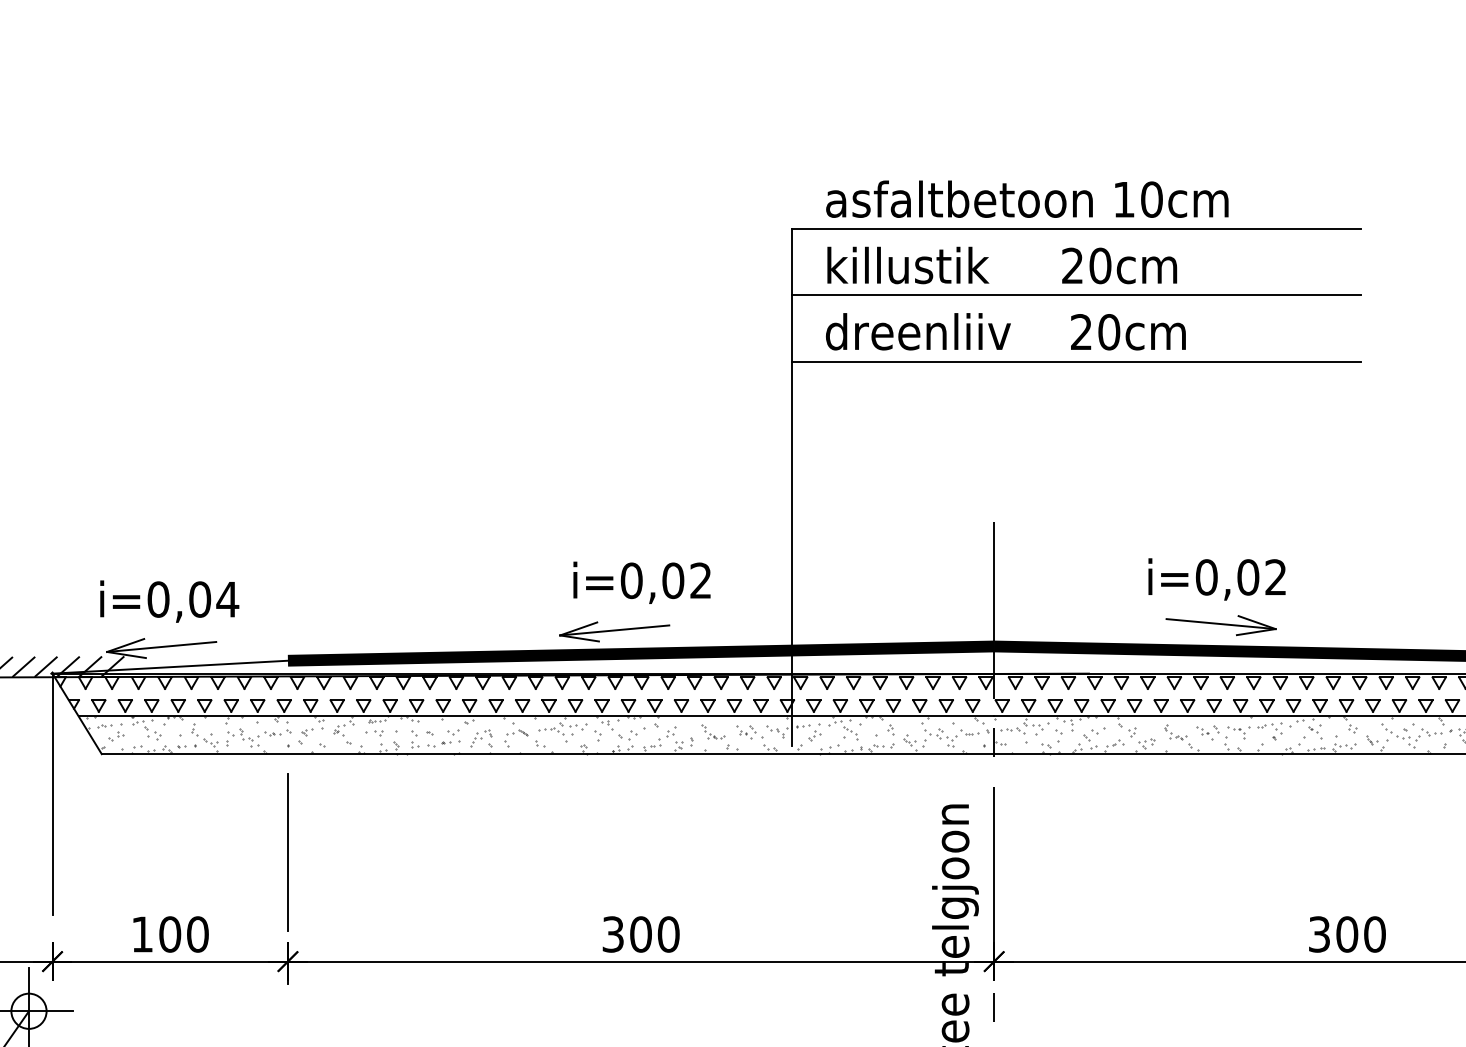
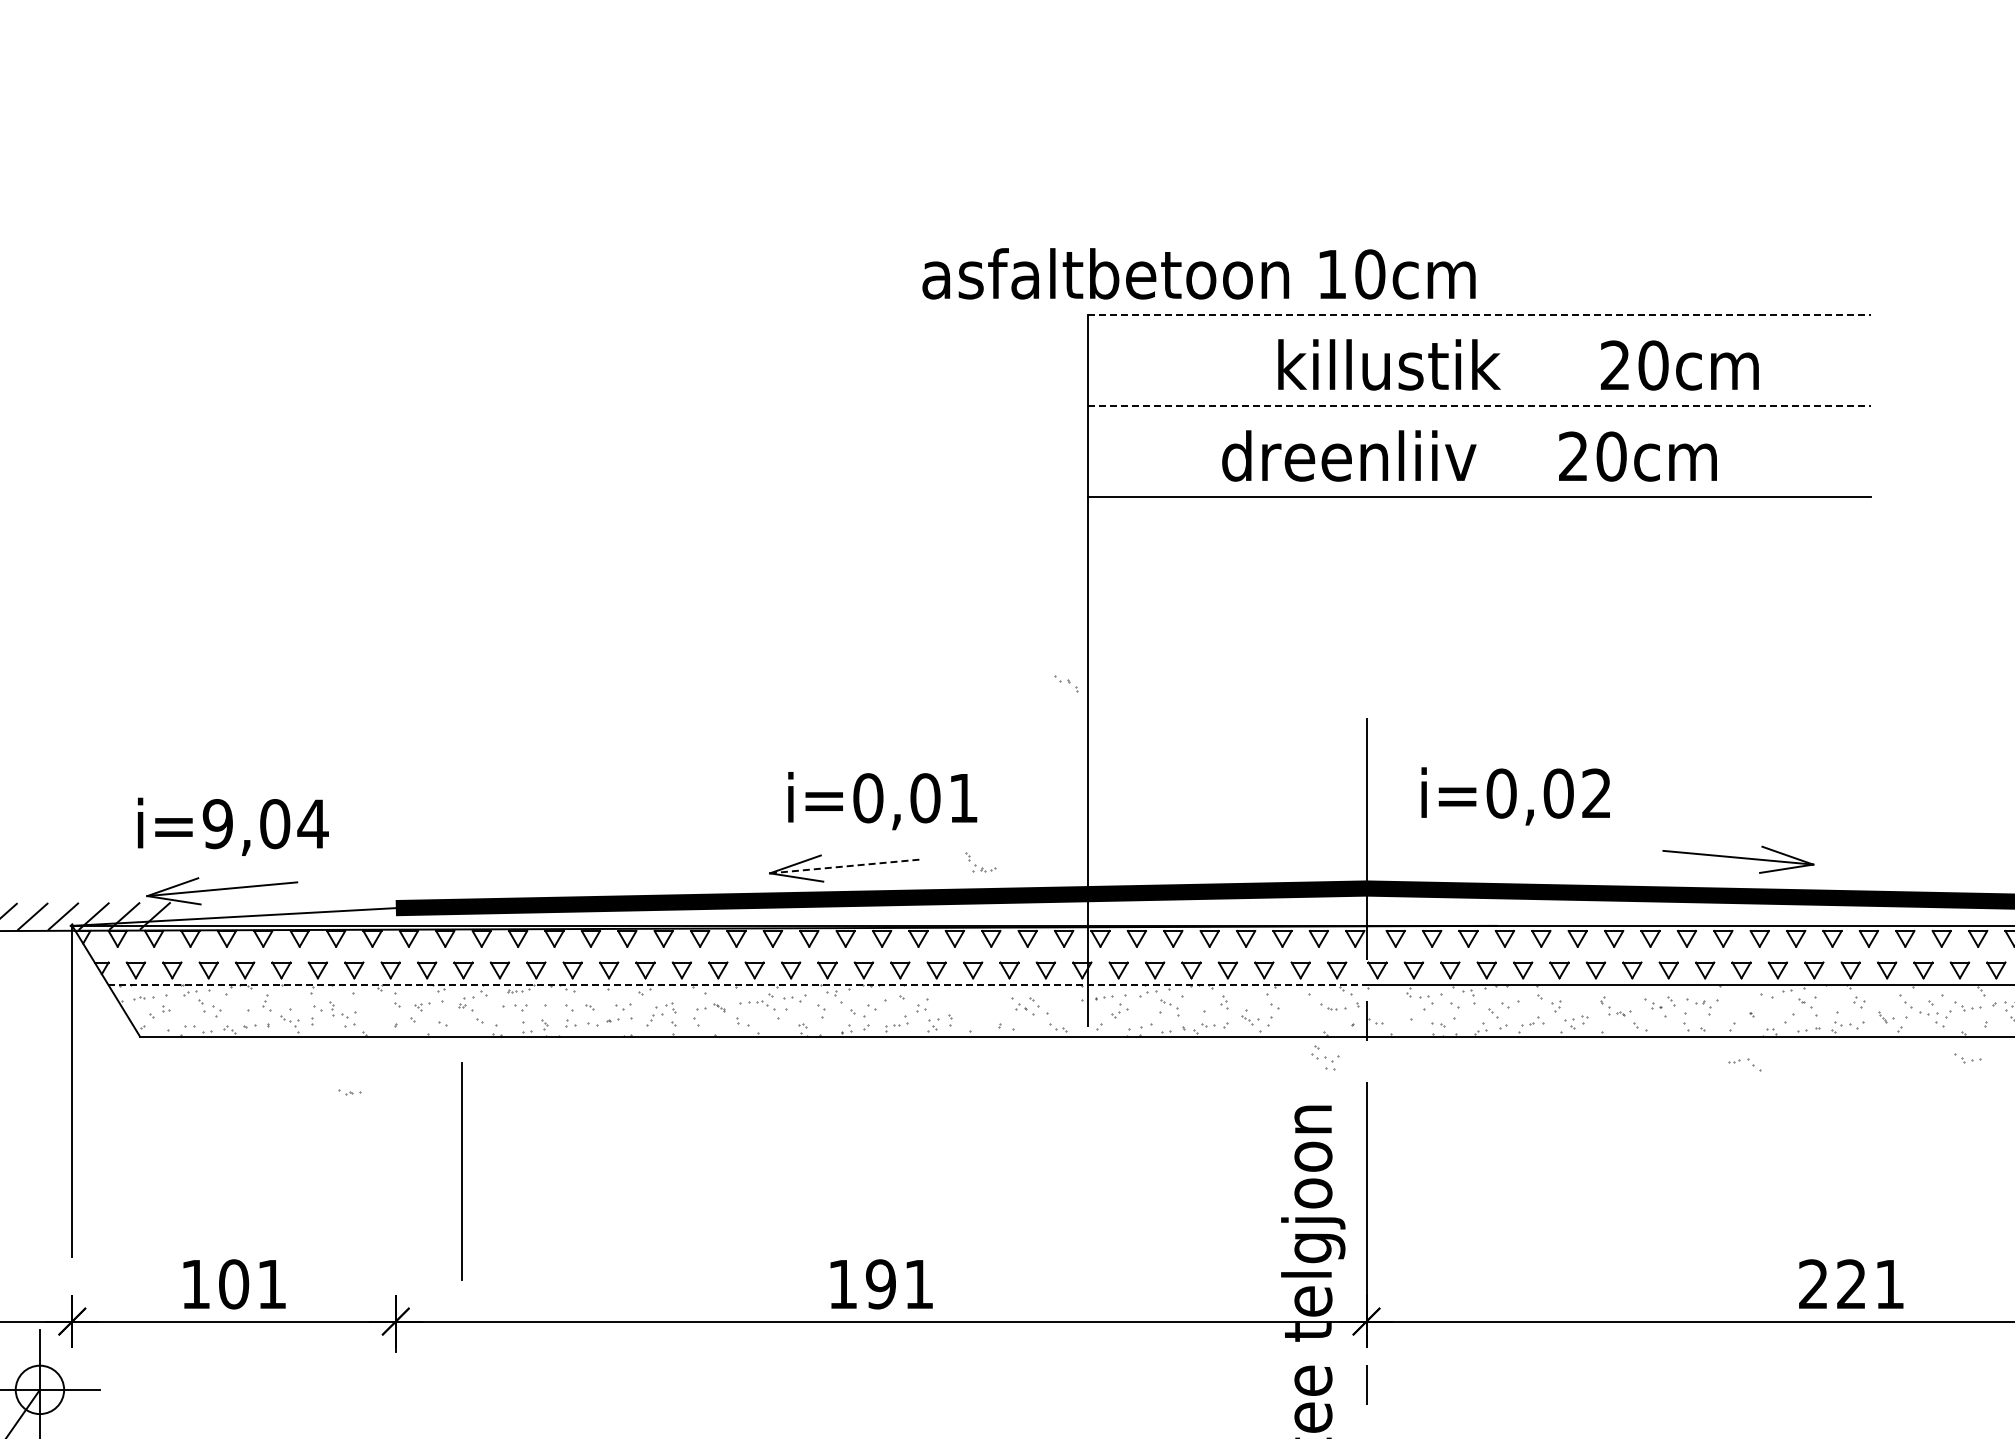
text: (1026, 198) -> (1198, 273), moved
line: (1076, 228) -> (1479, 314), solid -> dashed
text: (1002, 265) -> (1518, 364), moved
line: (1076, 295) -> (1479, 405), solid -> dashed
text: (1005, 331) -> (1469, 455), moved
text: (1216, 579) -> (1515, 796), moved
text: (700, 580) -> (963, 797), i=0,02 -> i=0,01
text: (158, 599) -> (217, 824), i=0,04 -> i=9,04
part: (1221, 625) -> (1738, 859), moved
line: (615, 630) -> (845, 866), solid -> dashed
line: (536, 716) -> (737, 984), solid -> dashed
part: (1269, 728) -> (1744, 1064), moved
part: (1013, 730) -> (1392, 1003), removed
part: (775, 731) -> (1066, 683), moved
part: (713, 732) -> (980, 862), moved
part: (272, 733) -> (349, 1092), moved
part: (946, 737) -> (1325, 1057), moved
part: (1431, 770) -> (1967, 1058), added
line: (287, 852) -> (461, 1171), moved
text: (198, 934) -> (272, 1284), 100 -> 101
text: (641, 934) -> (881, 1284), 300 -> 191
text: (1347, 934) -> (1851, 1284), 300 -> 221

